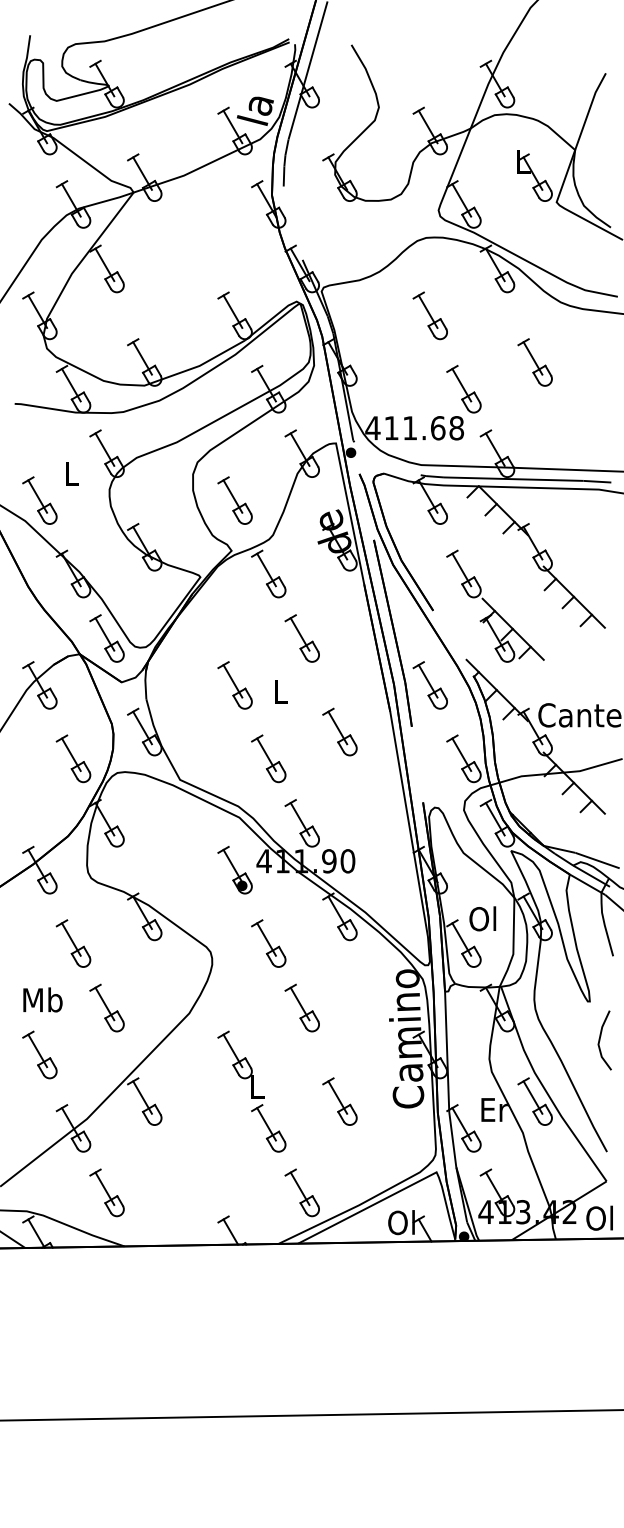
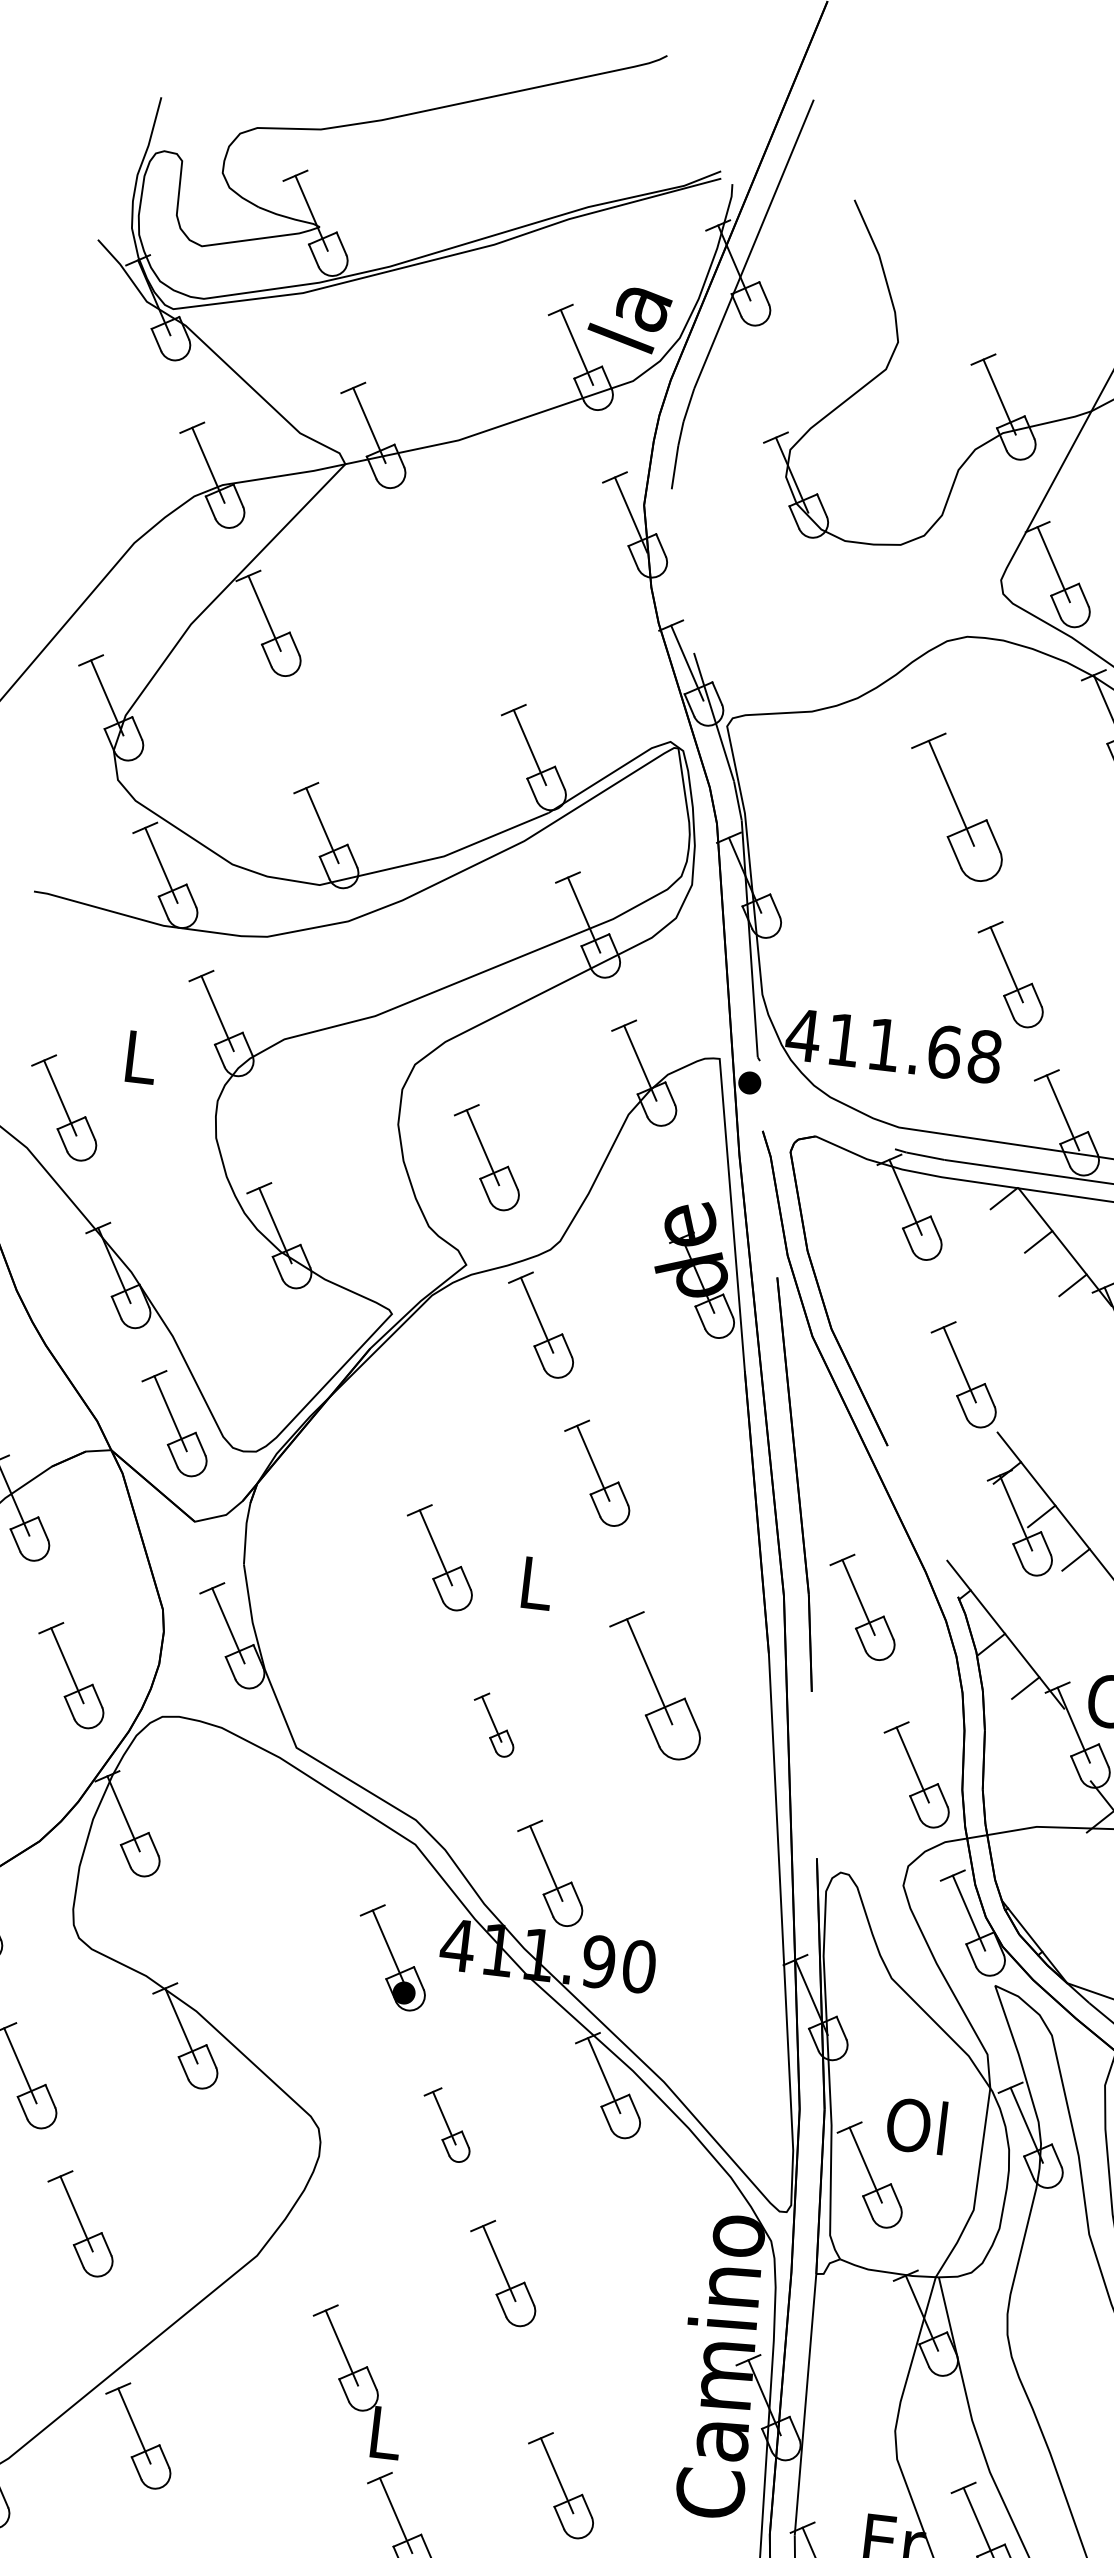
part: (429, 315) -> (954, 805), size x1.4
part: (339, 731) -> (653, 1683), size x1.4
part: (268, 758) -> (493, 1723), size x0.6
part: (268, 943) -> (446, 2124), size x0.7

